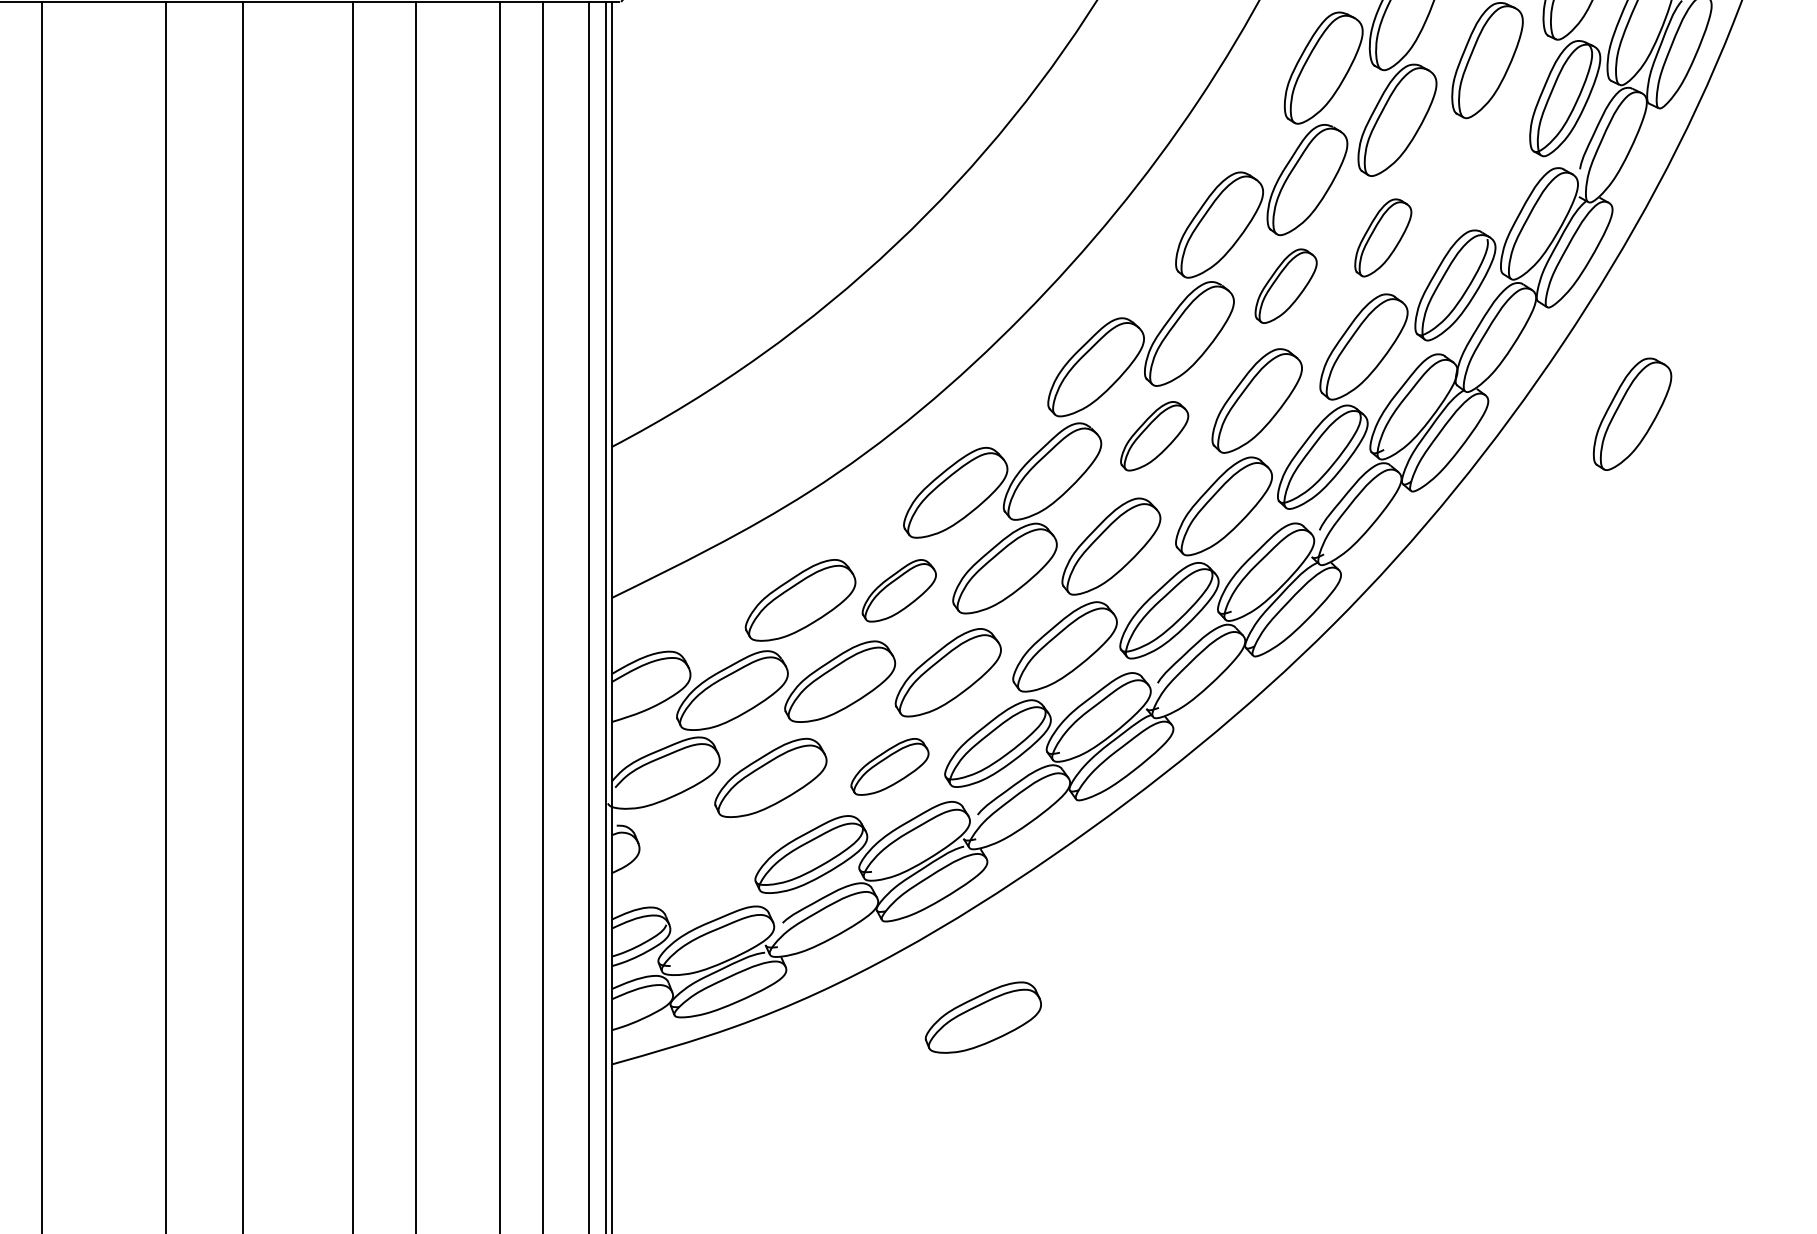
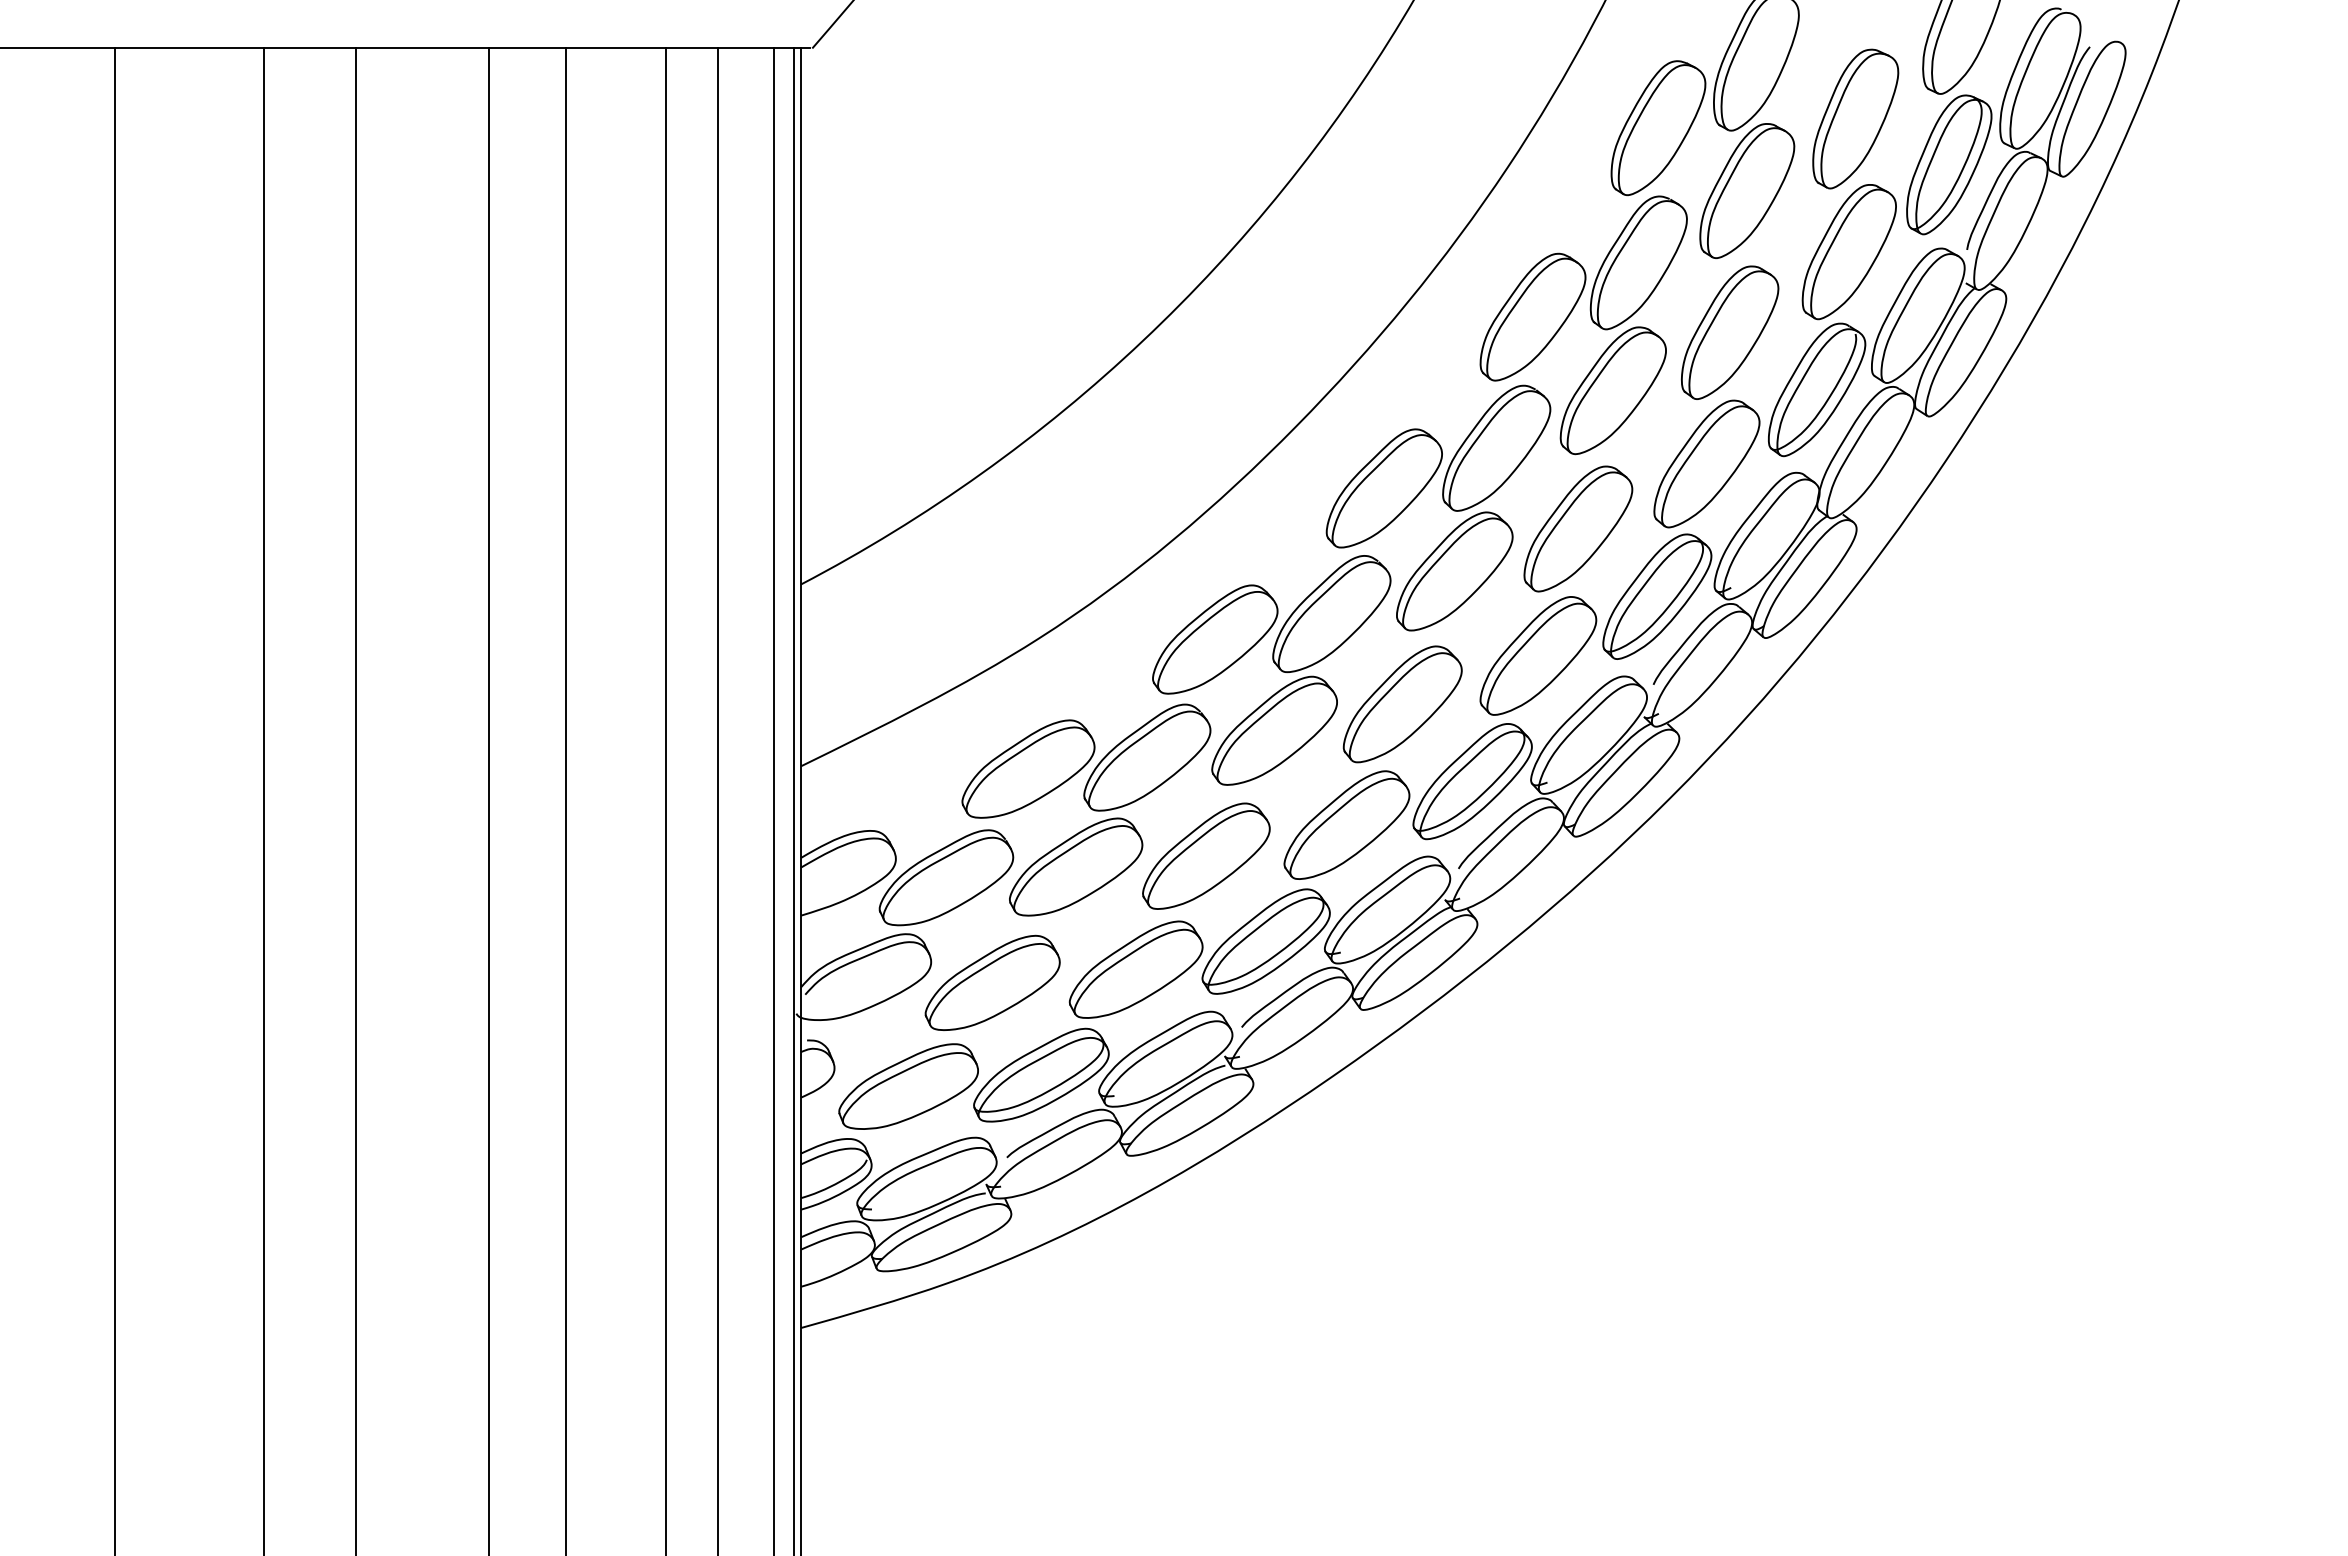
part: (1383, 237) -> (1730, 332), size x1.43
part: (1285, 285) -> (1612, 390), size x1.43
part: (1631, 414) -> (1848, 252), moved
part: (1154, 436) -> (1454, 571), size x1.43
part: (899, 590) -> (1147, 757), size x1.43
part: (889, 766) -> (1135, 969), size x1.43
part: (983, 1017) -> (908, 1086), moved

